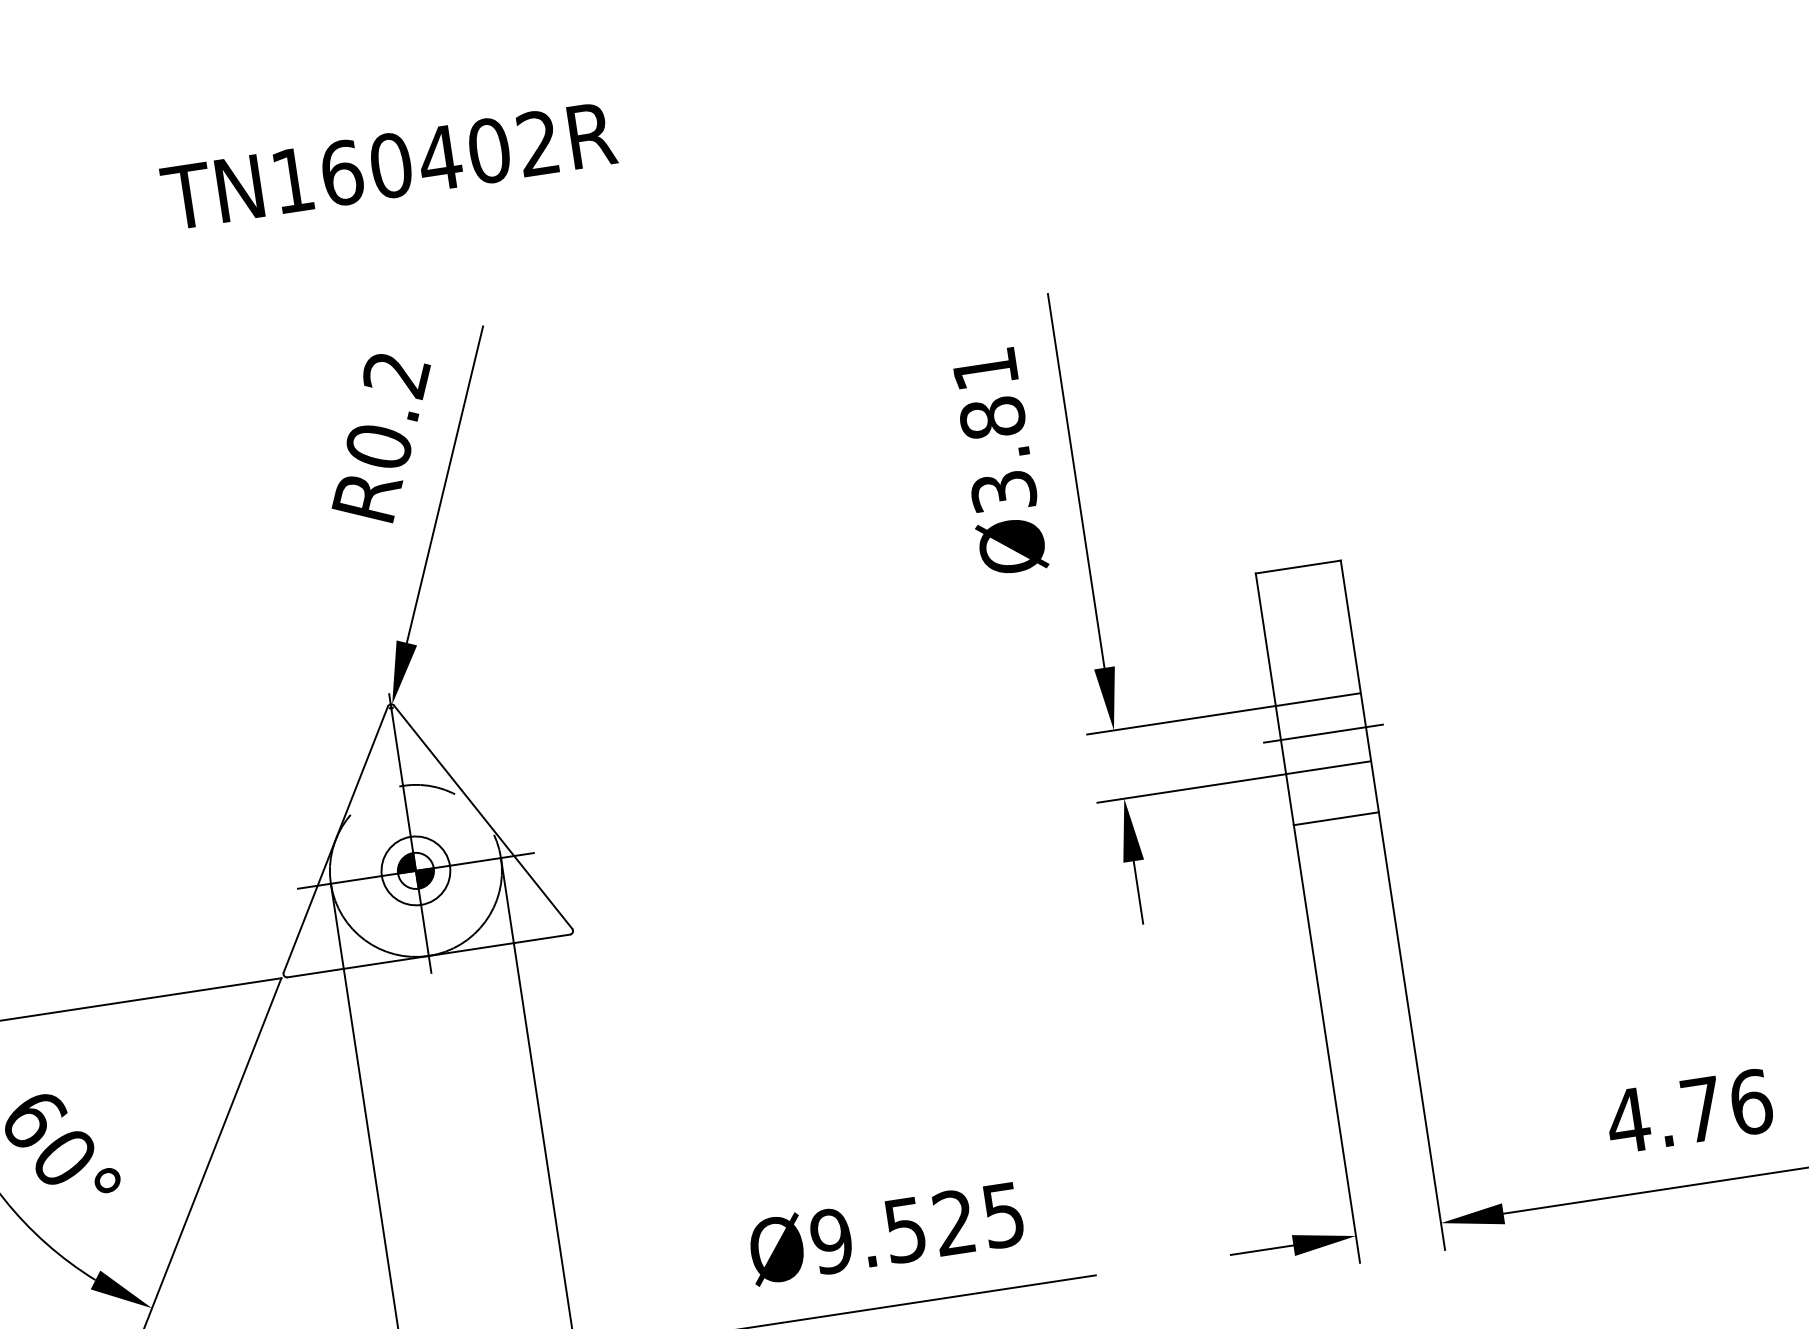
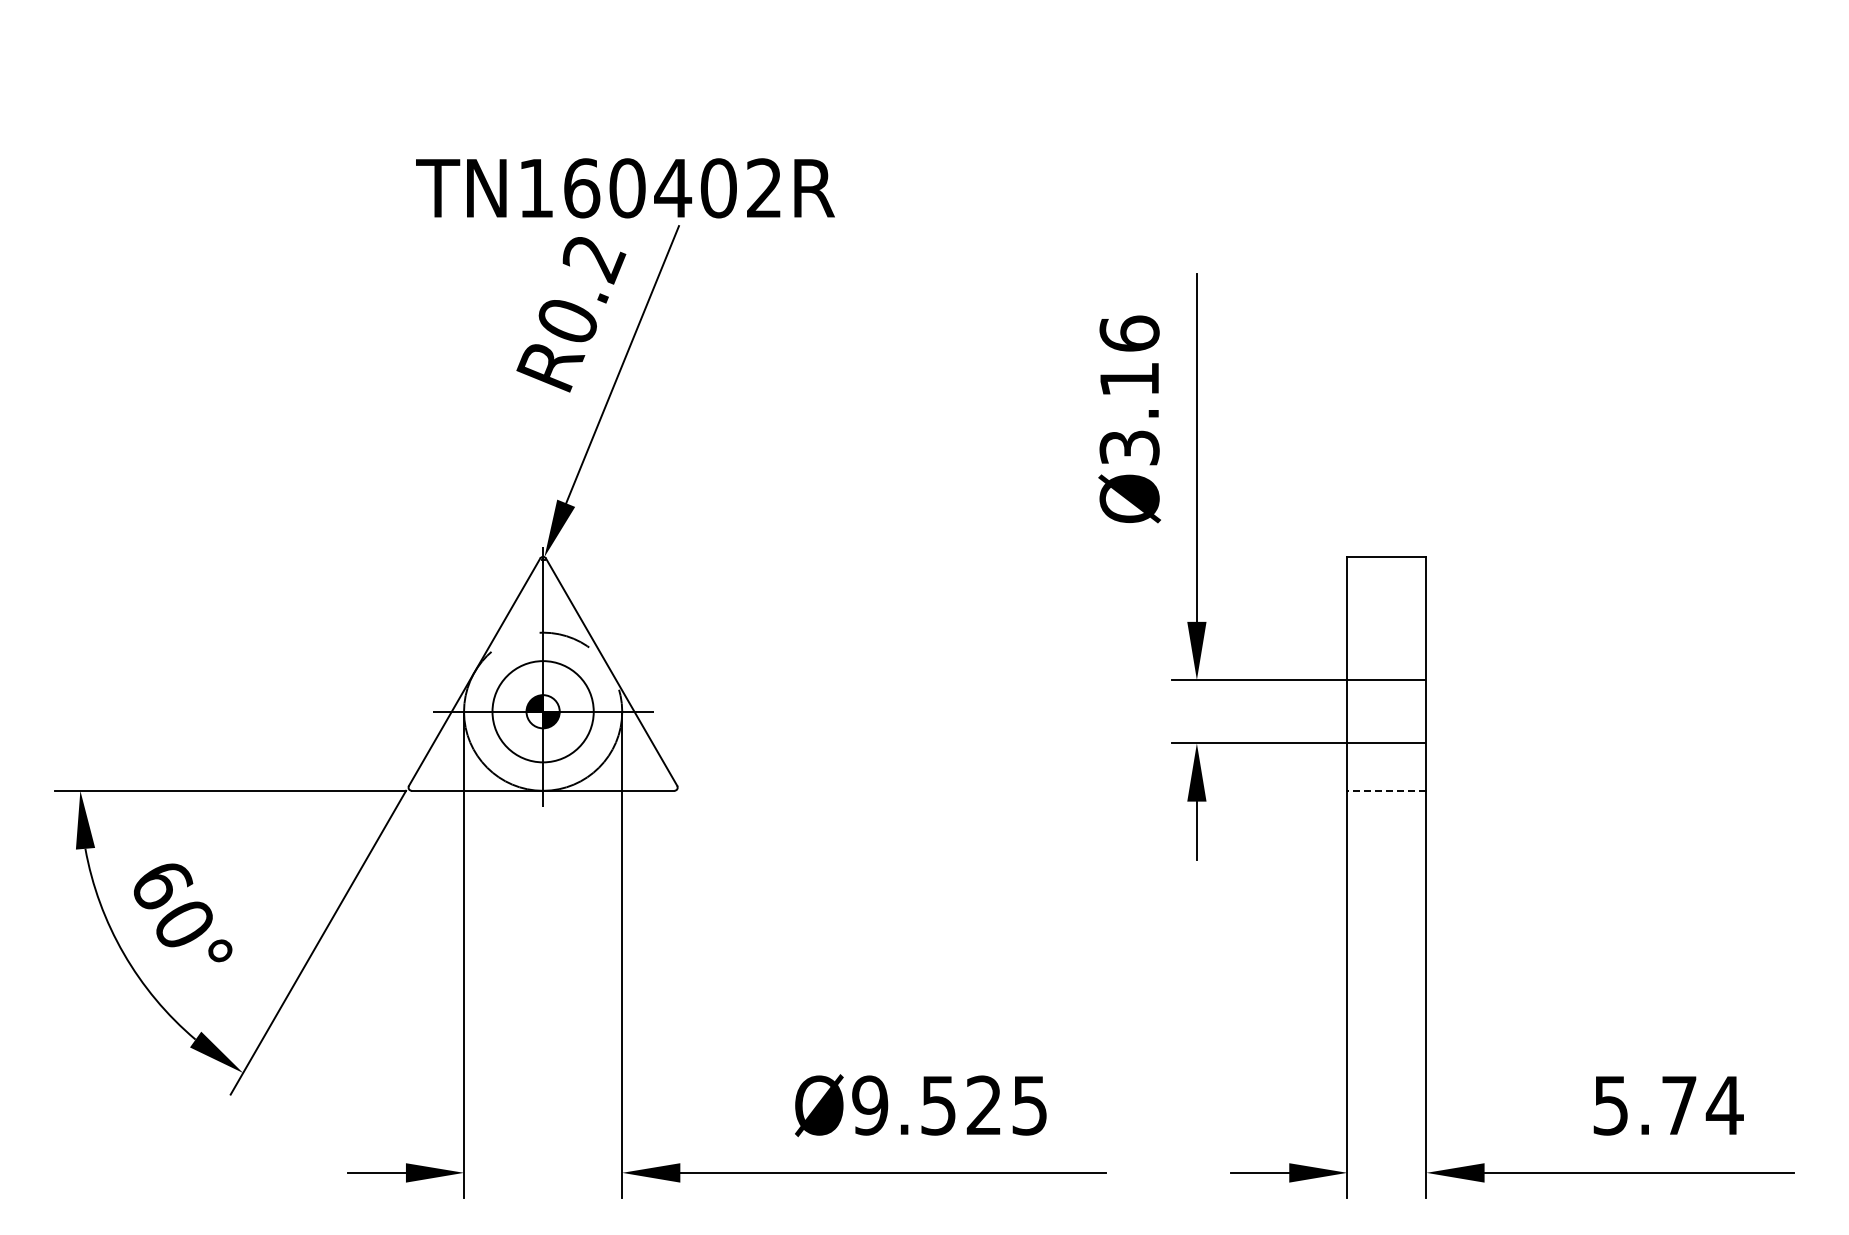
text: (388, 166) -> (625, 188), moved
text: (988, 393) -> (1129, 356), Ø3.81 -> Ø3.16
line: (1323, 733) -> (1386, 711), removed
line: (1335, 818) -> (1386, 790), solid -> dashed
circle: (415, 870) -> (542, 711), size x1.6
text: (1689, 1111) -> (1667, 1105), 4.76 -> 5.74

